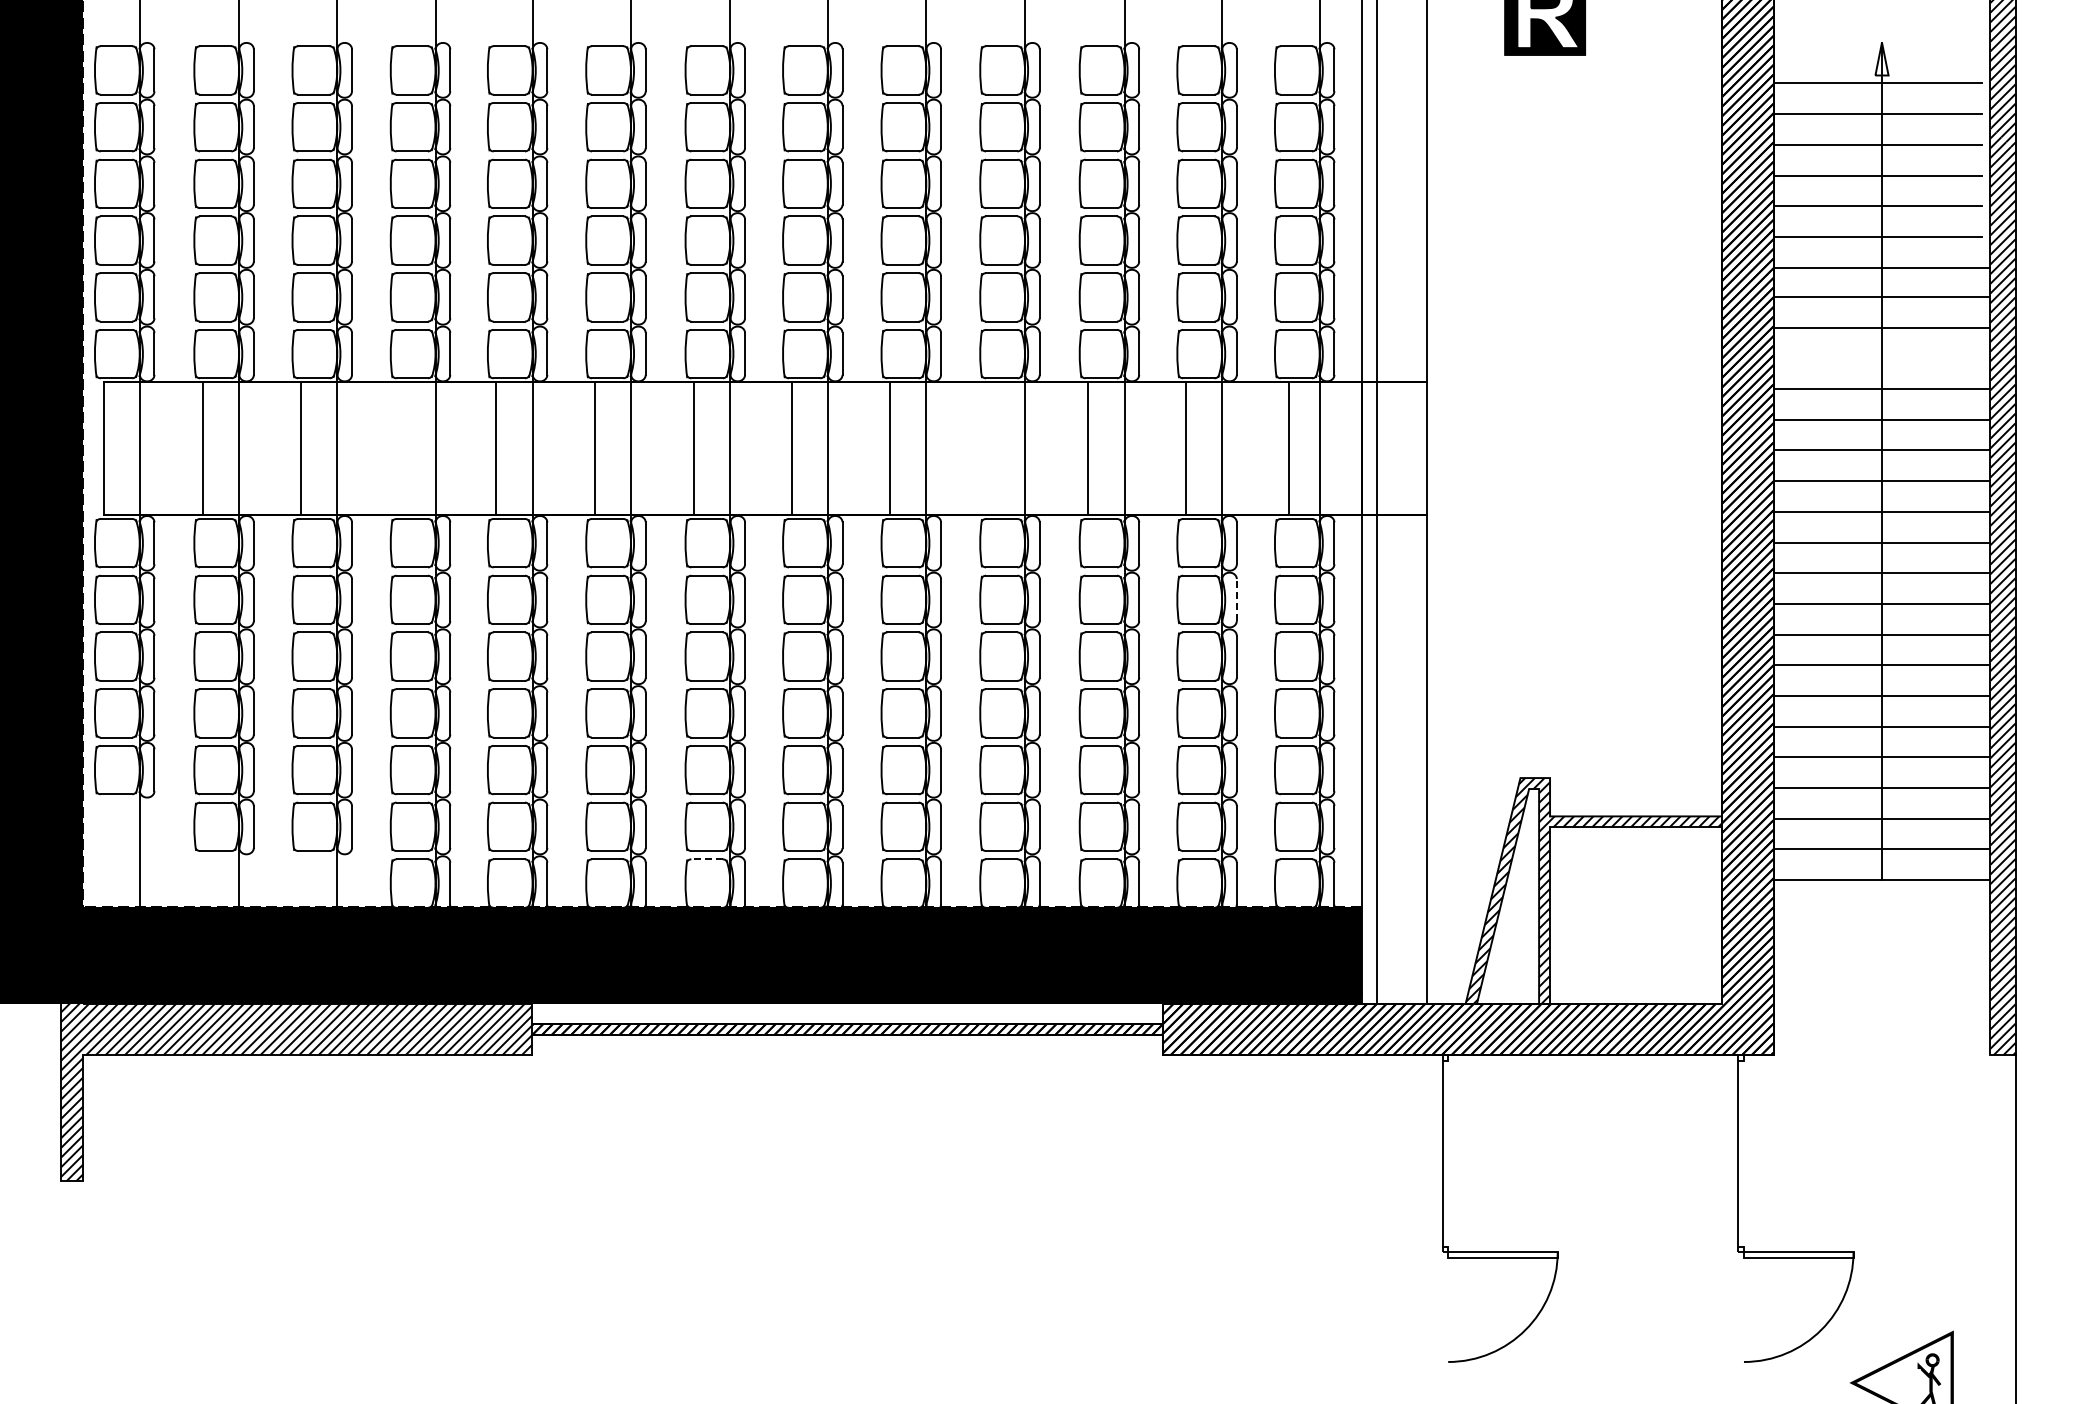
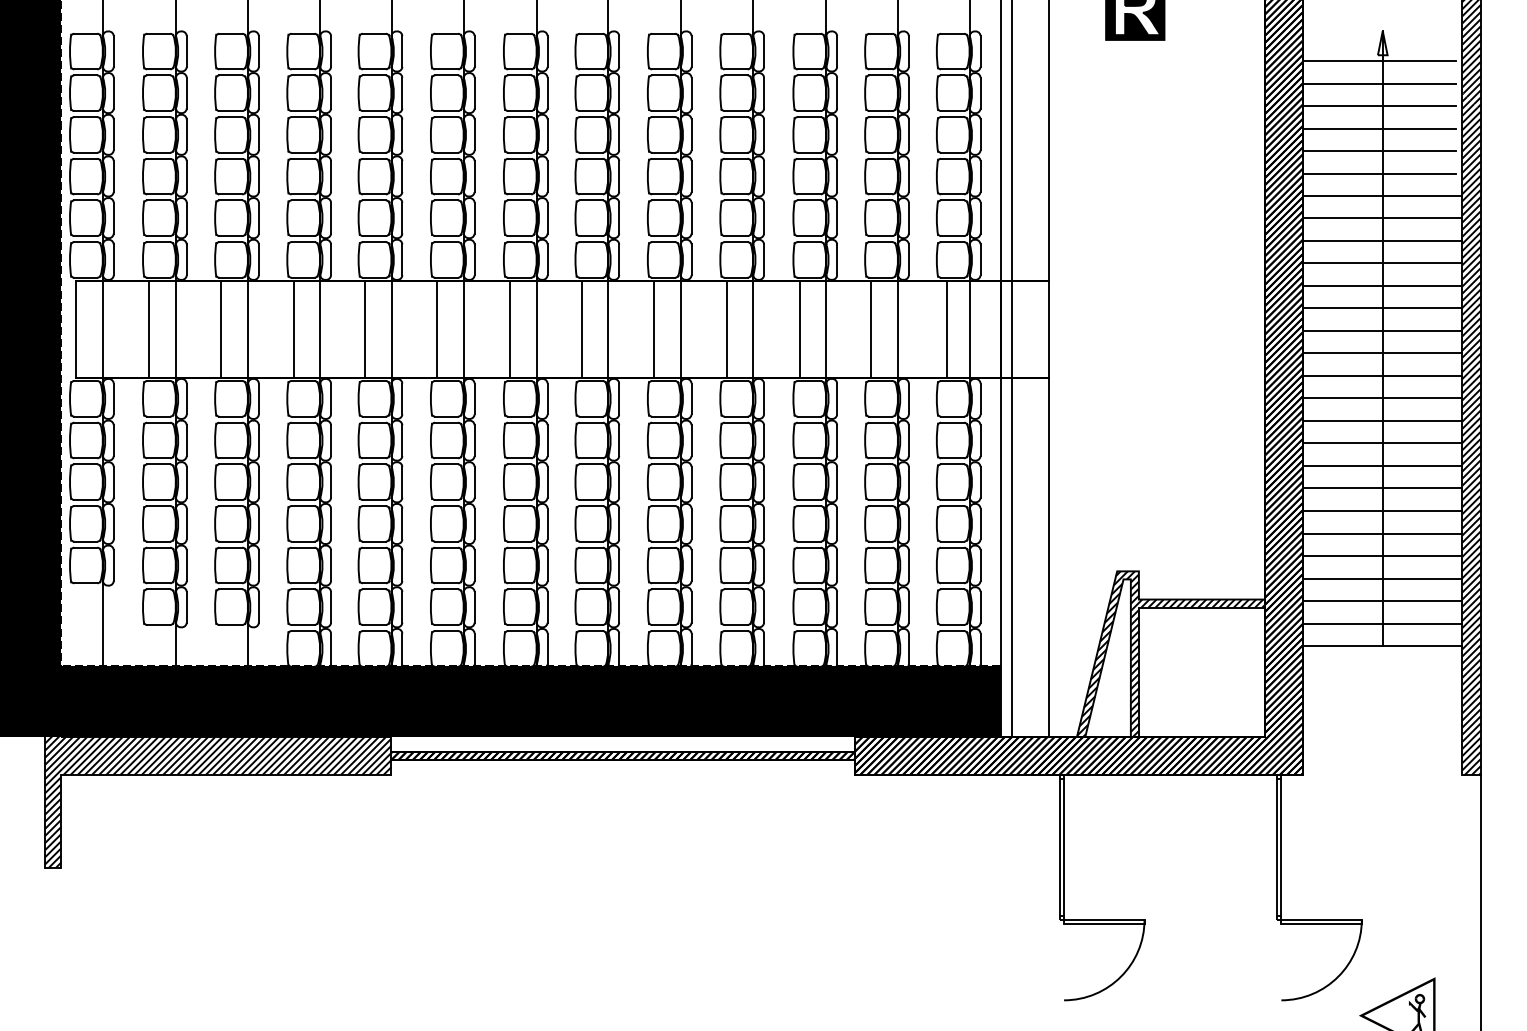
line: (1881, 358) -> (1382, 263), added
line: (399, 448) -> (293, 329), added
line: (988, 448) -> (726, 329), added
line: (1236, 599) -> (908, 440), dashed -> solid
line: (707, 859) -> (519, 631), dashed -> solid
line: (1448, 1153) -> (1064, 847), added
line: (1743, 1153) -> (1281, 847), added

